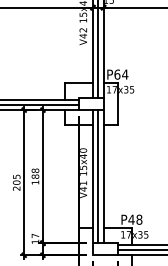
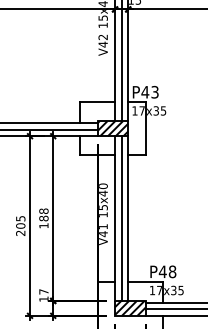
text: (121, 74) -> (150, 92), P64 -> P43
hatch: (90, 104) -> (112, 129), added
hatch: (104, 249) -> (129, 308), added

